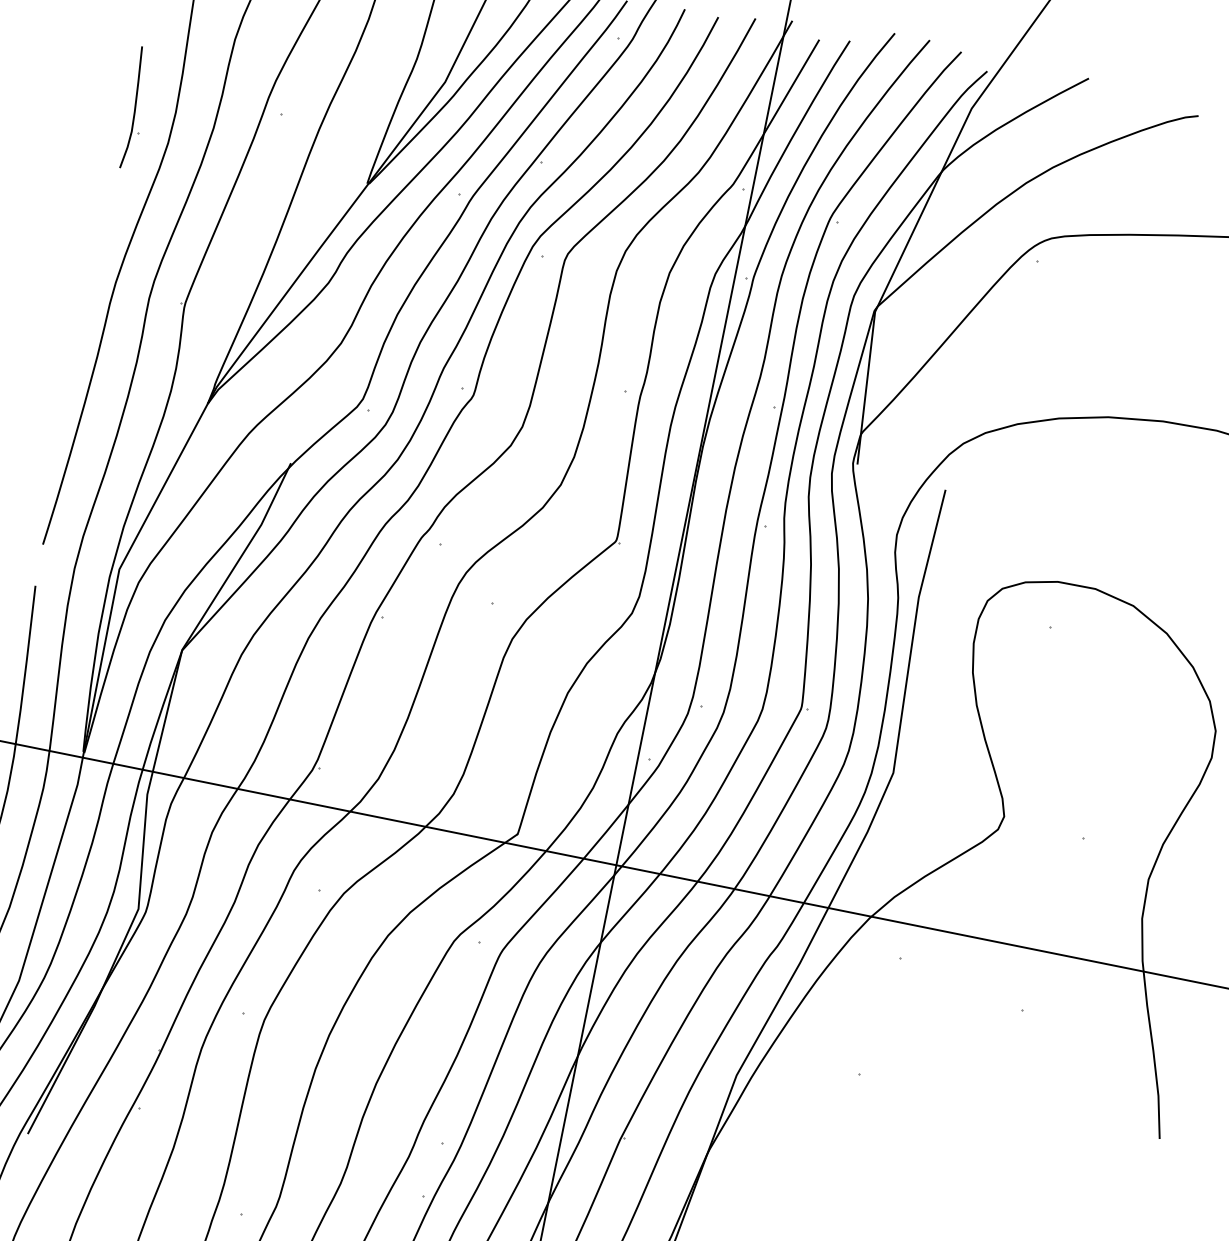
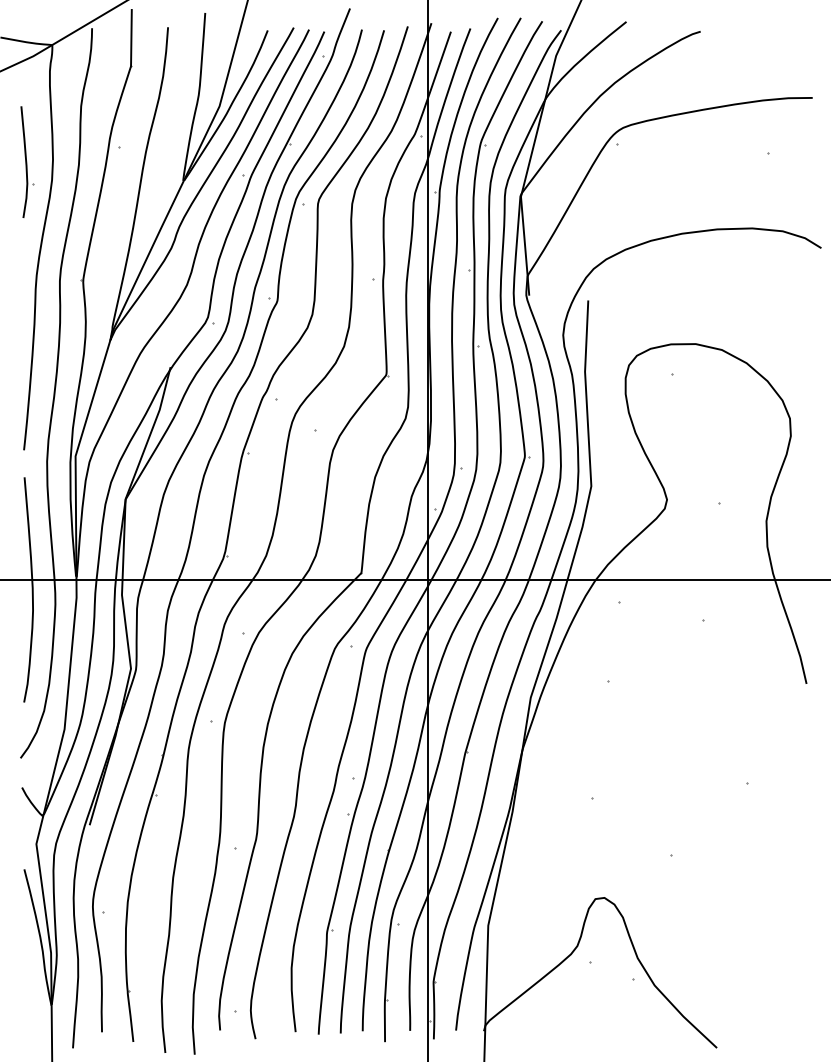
part: (136, 108) -> (27, 162), size x1.4

